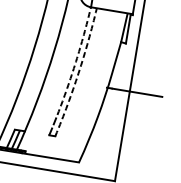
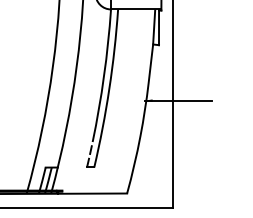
arc: (76, 62) -> (104, 76), dashed -> solid
arc: (78, 72) -> (109, 88), dashed -> solid

